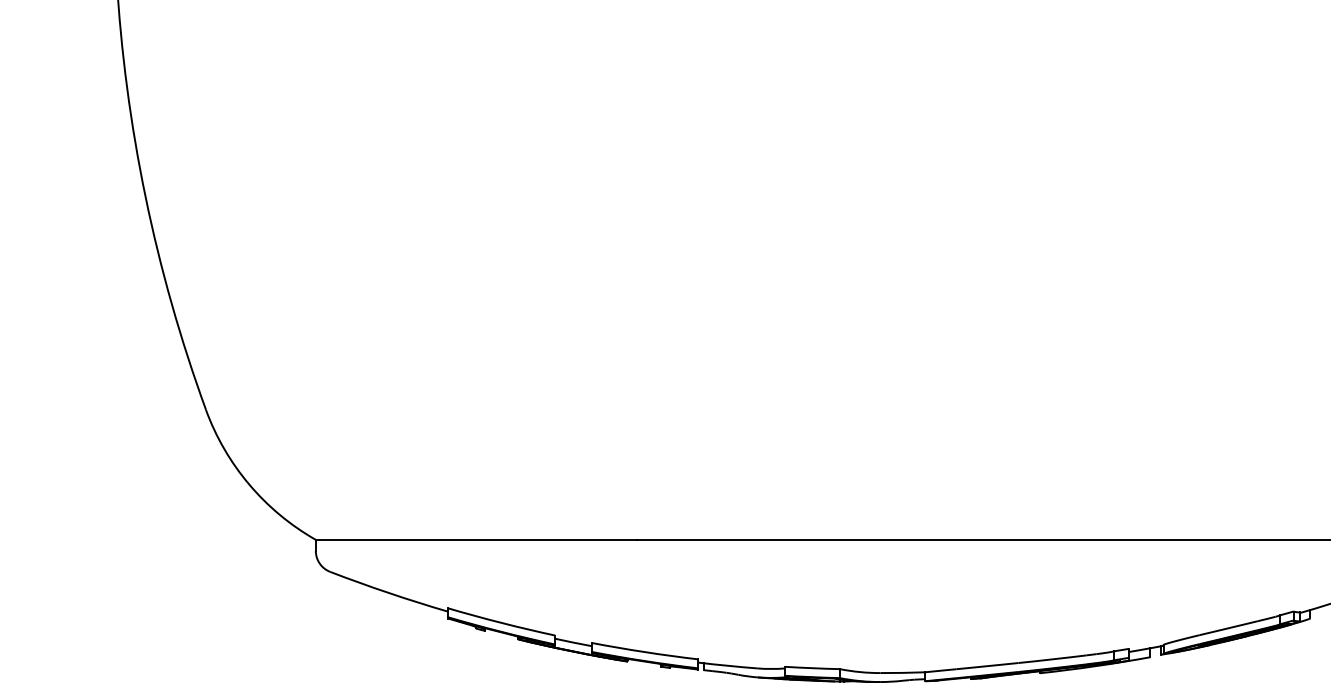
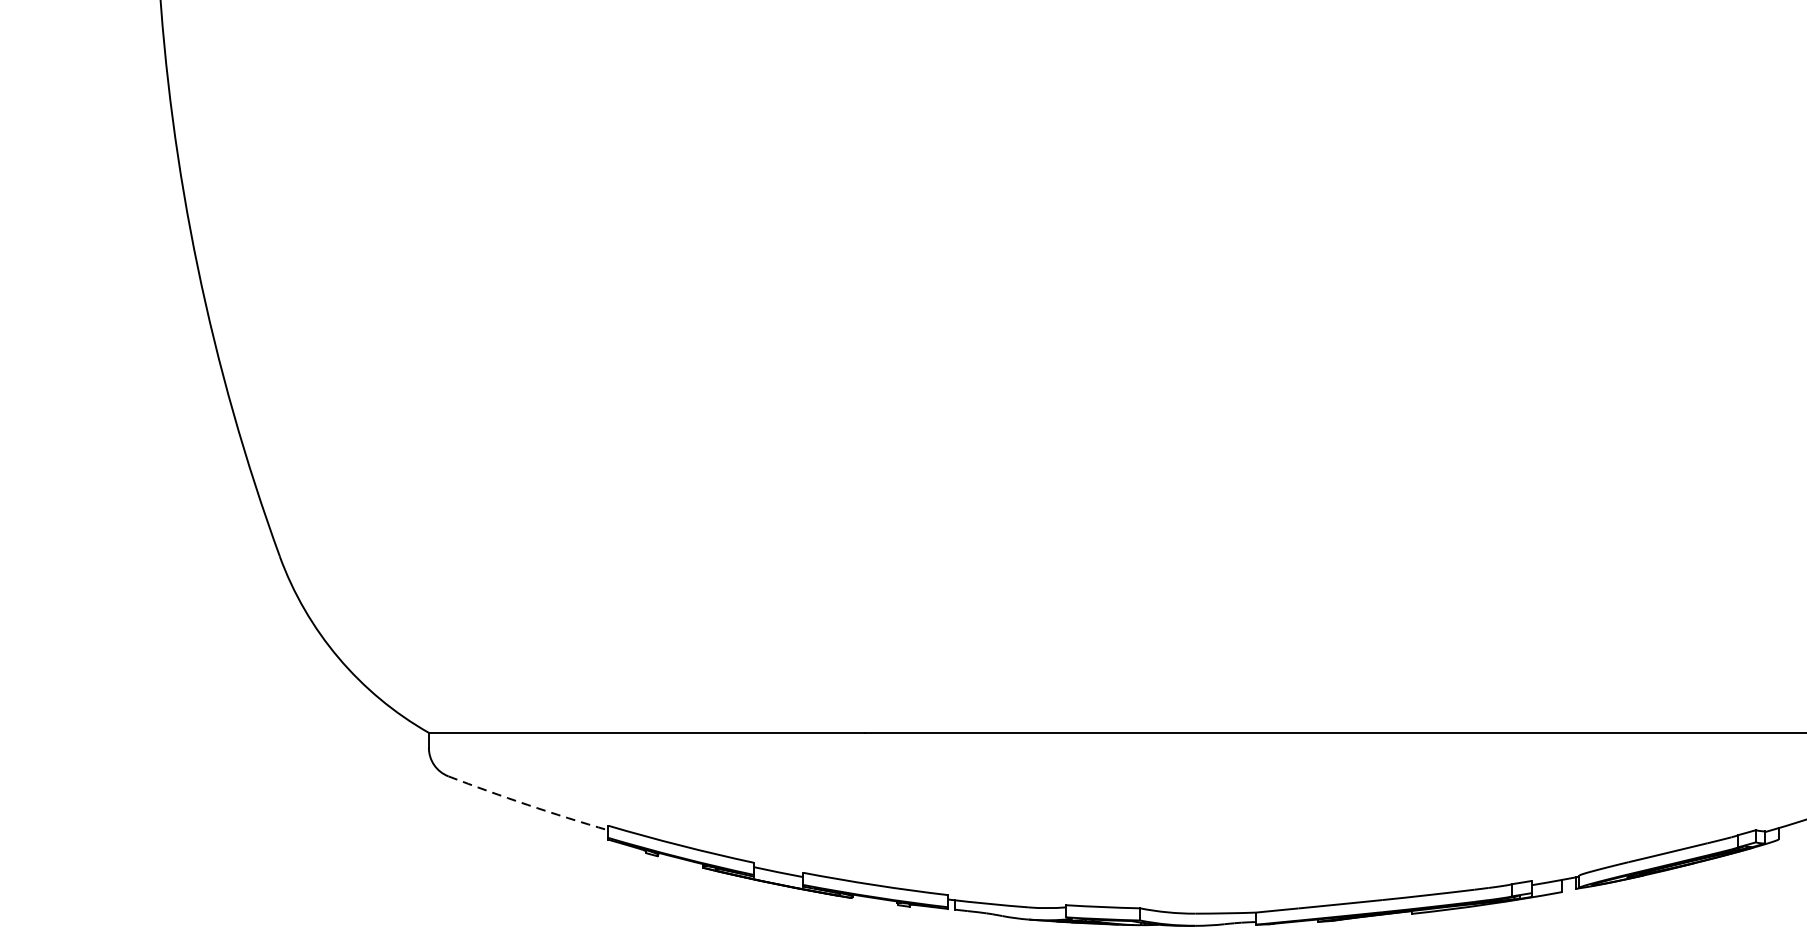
arc: (388, 592) -> (527, 804), solid -> dashed

